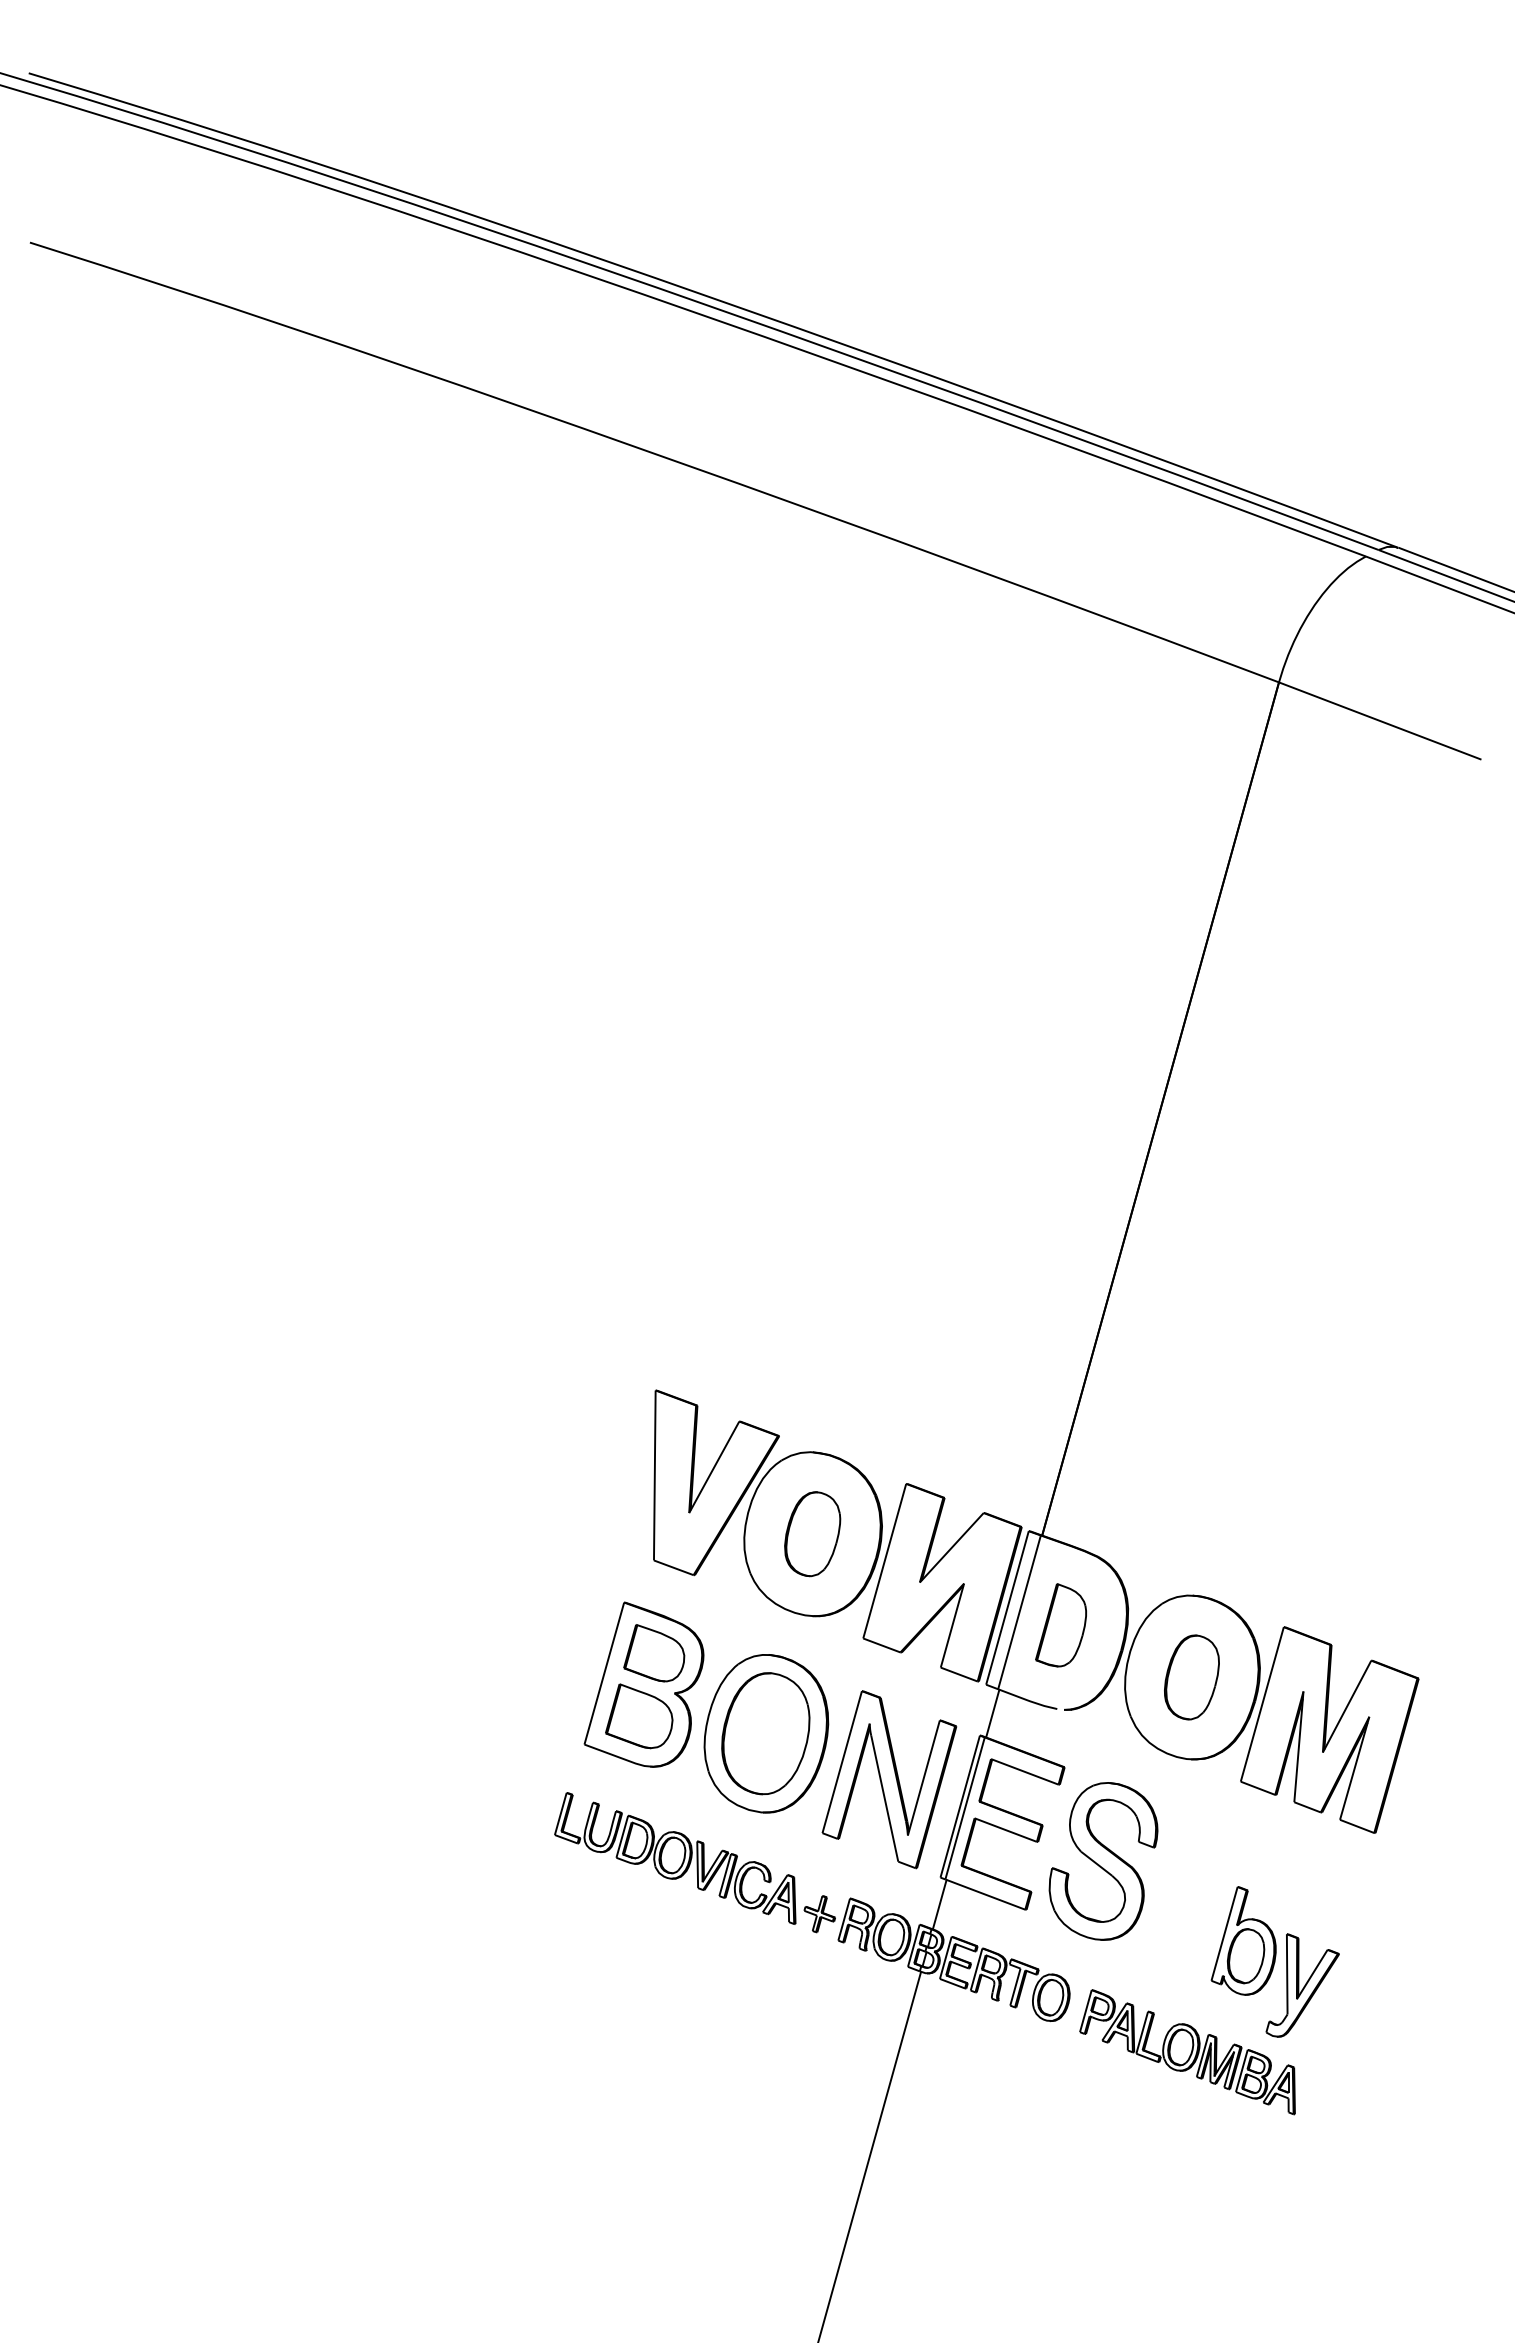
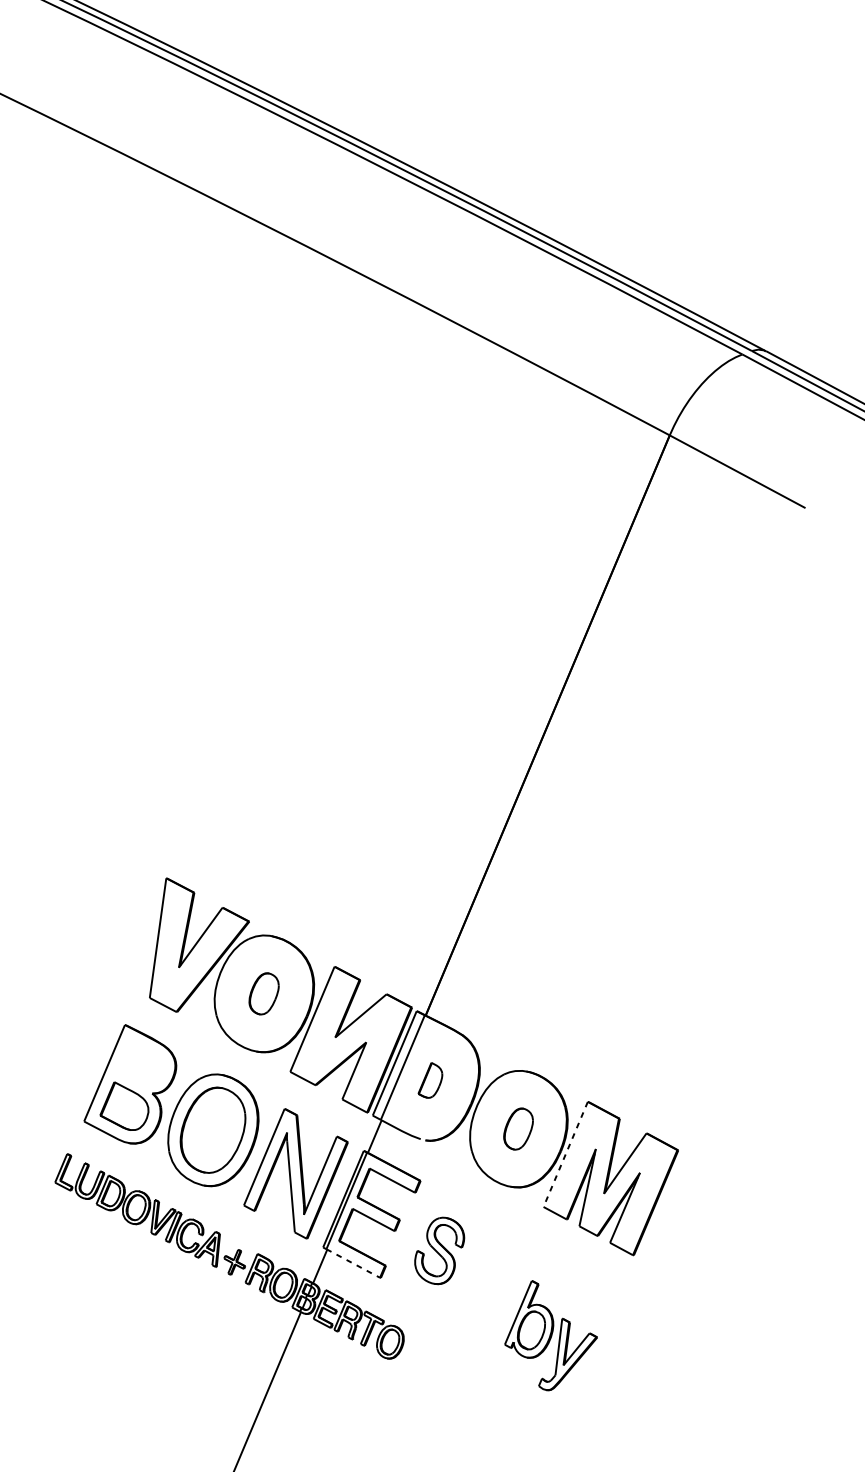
part: (812, 1534) -> (263, 994), size x0.7
part: (1060, 1625) -> (430, 1080), size x0.6
part: (654, 1653) -> (141, 1063), removed
part: (1191, 1677) -> (518, 1129), size x0.7
line: (1262, 1704) -> (565, 1154), solid -> dashed
part: (1103, 1861) -> (439, 1250), size x0.6
line: (985, 1894) -> (353, 1263), solid -> dashed
part: (1187, 2052) -> (481, 1393), removed

